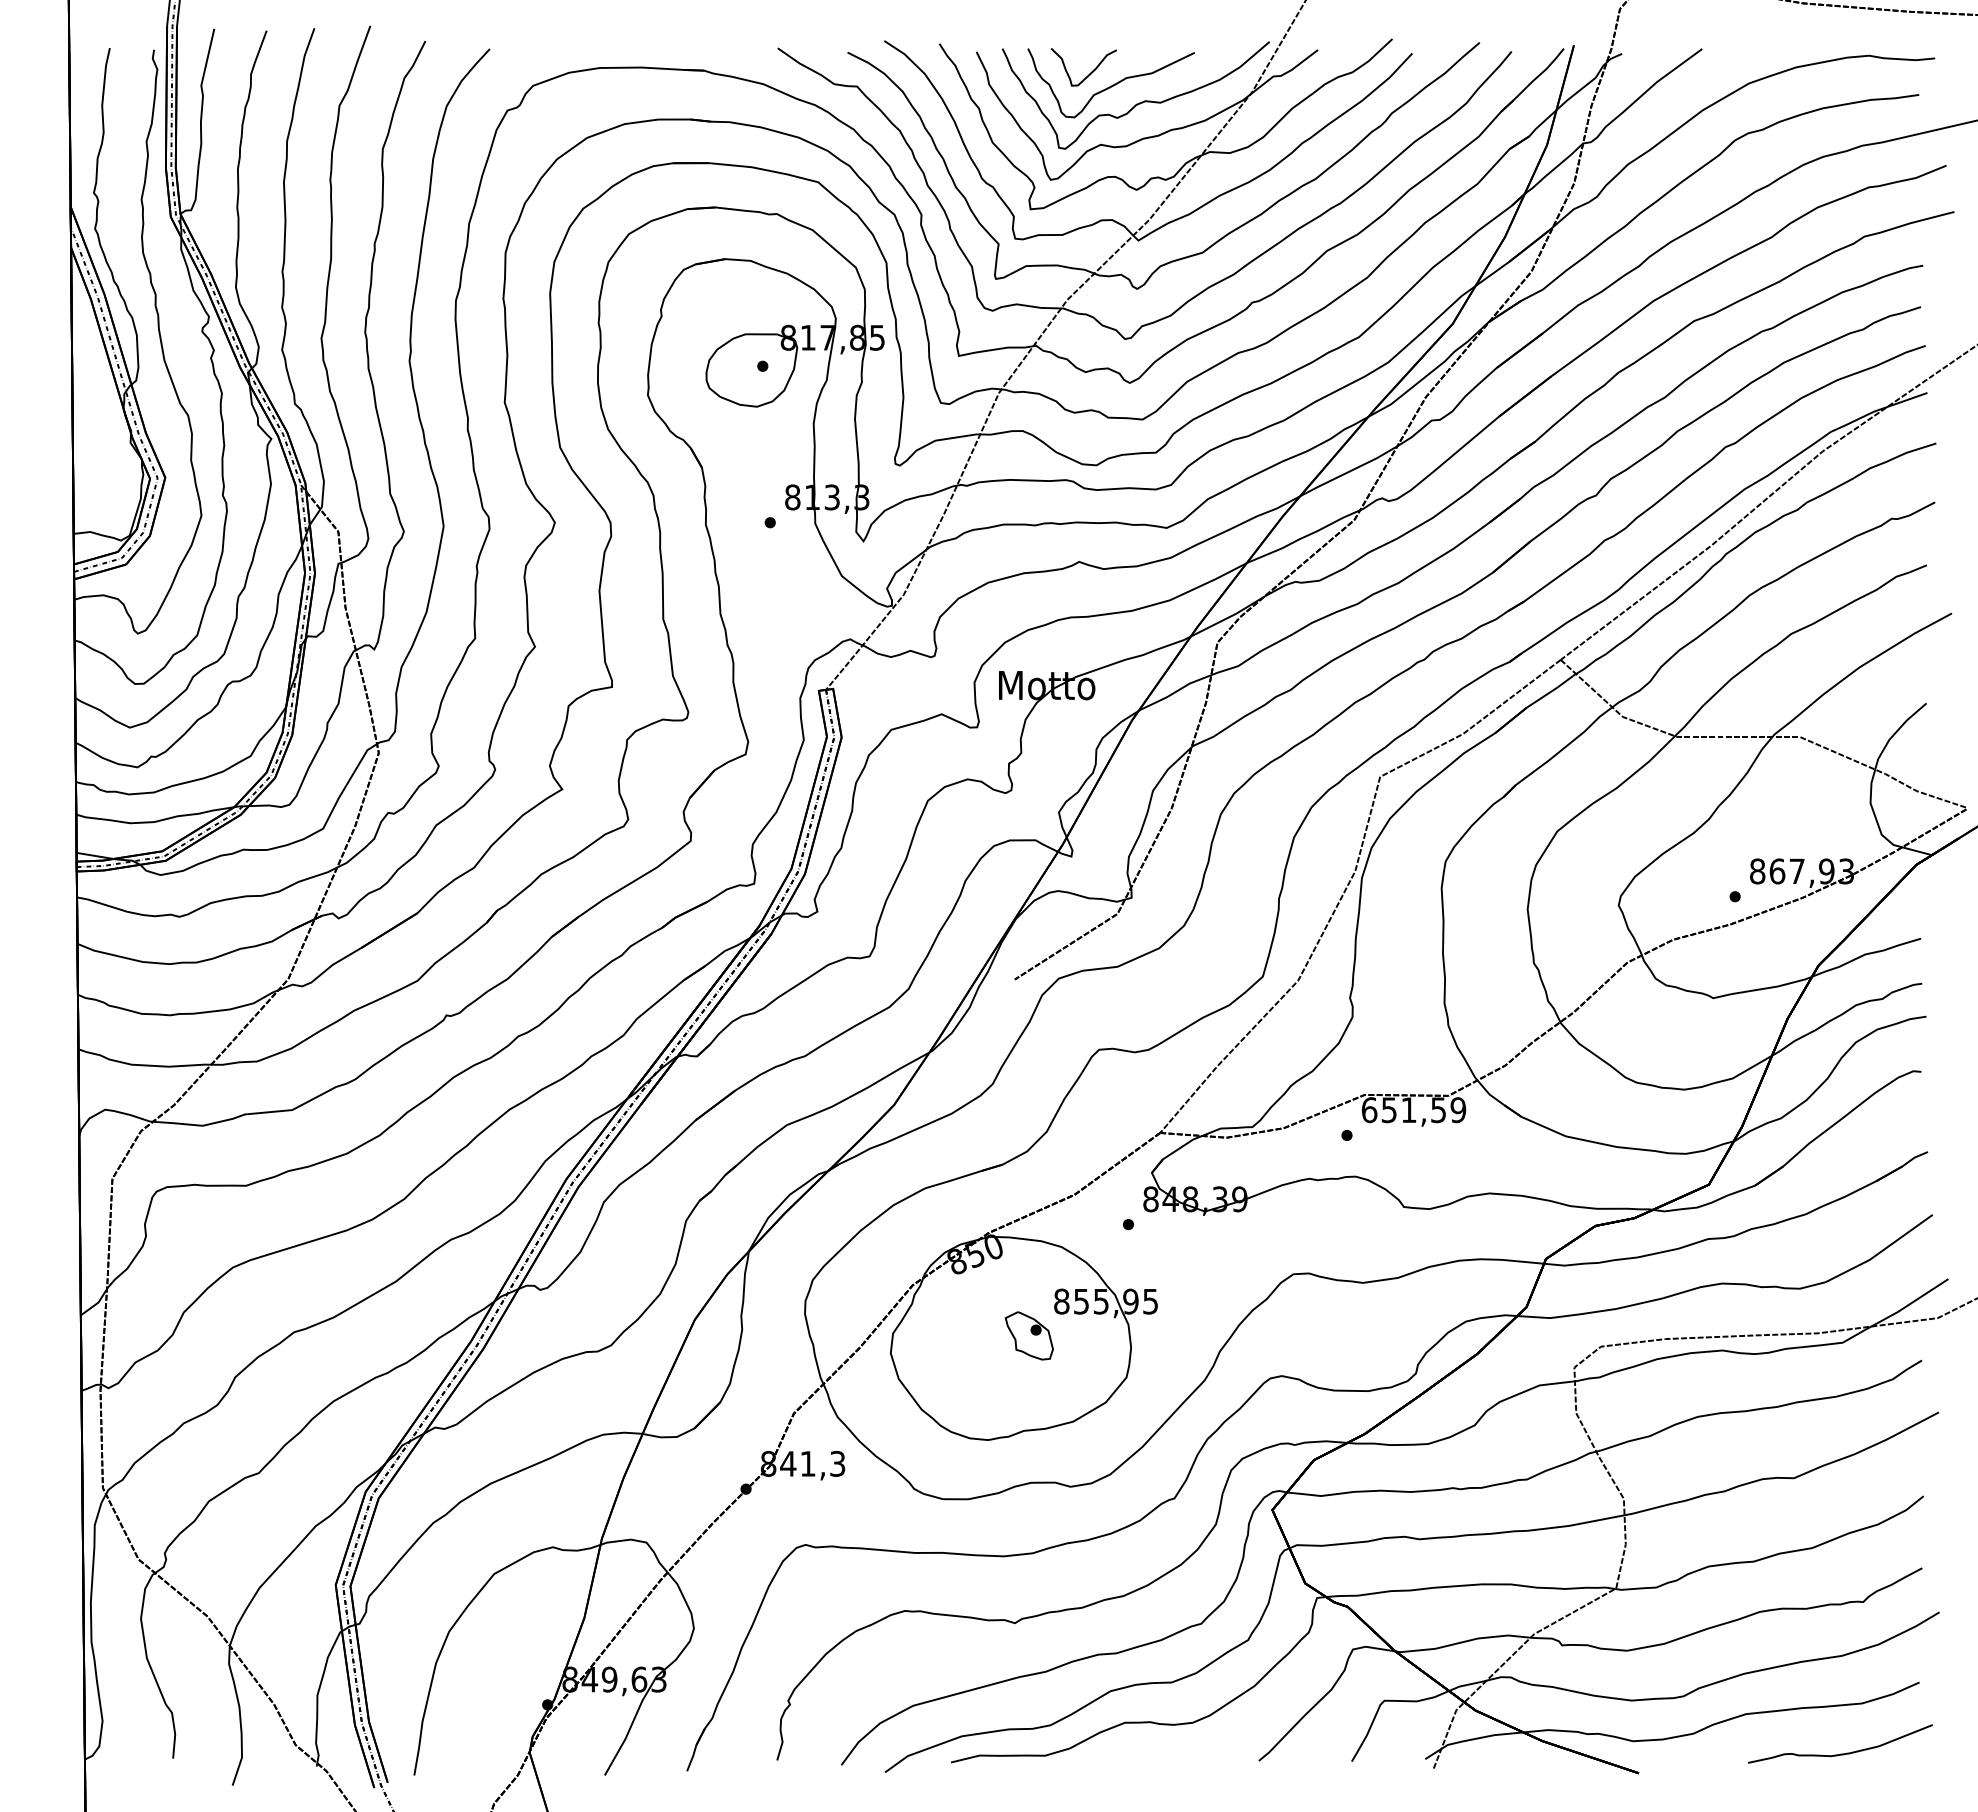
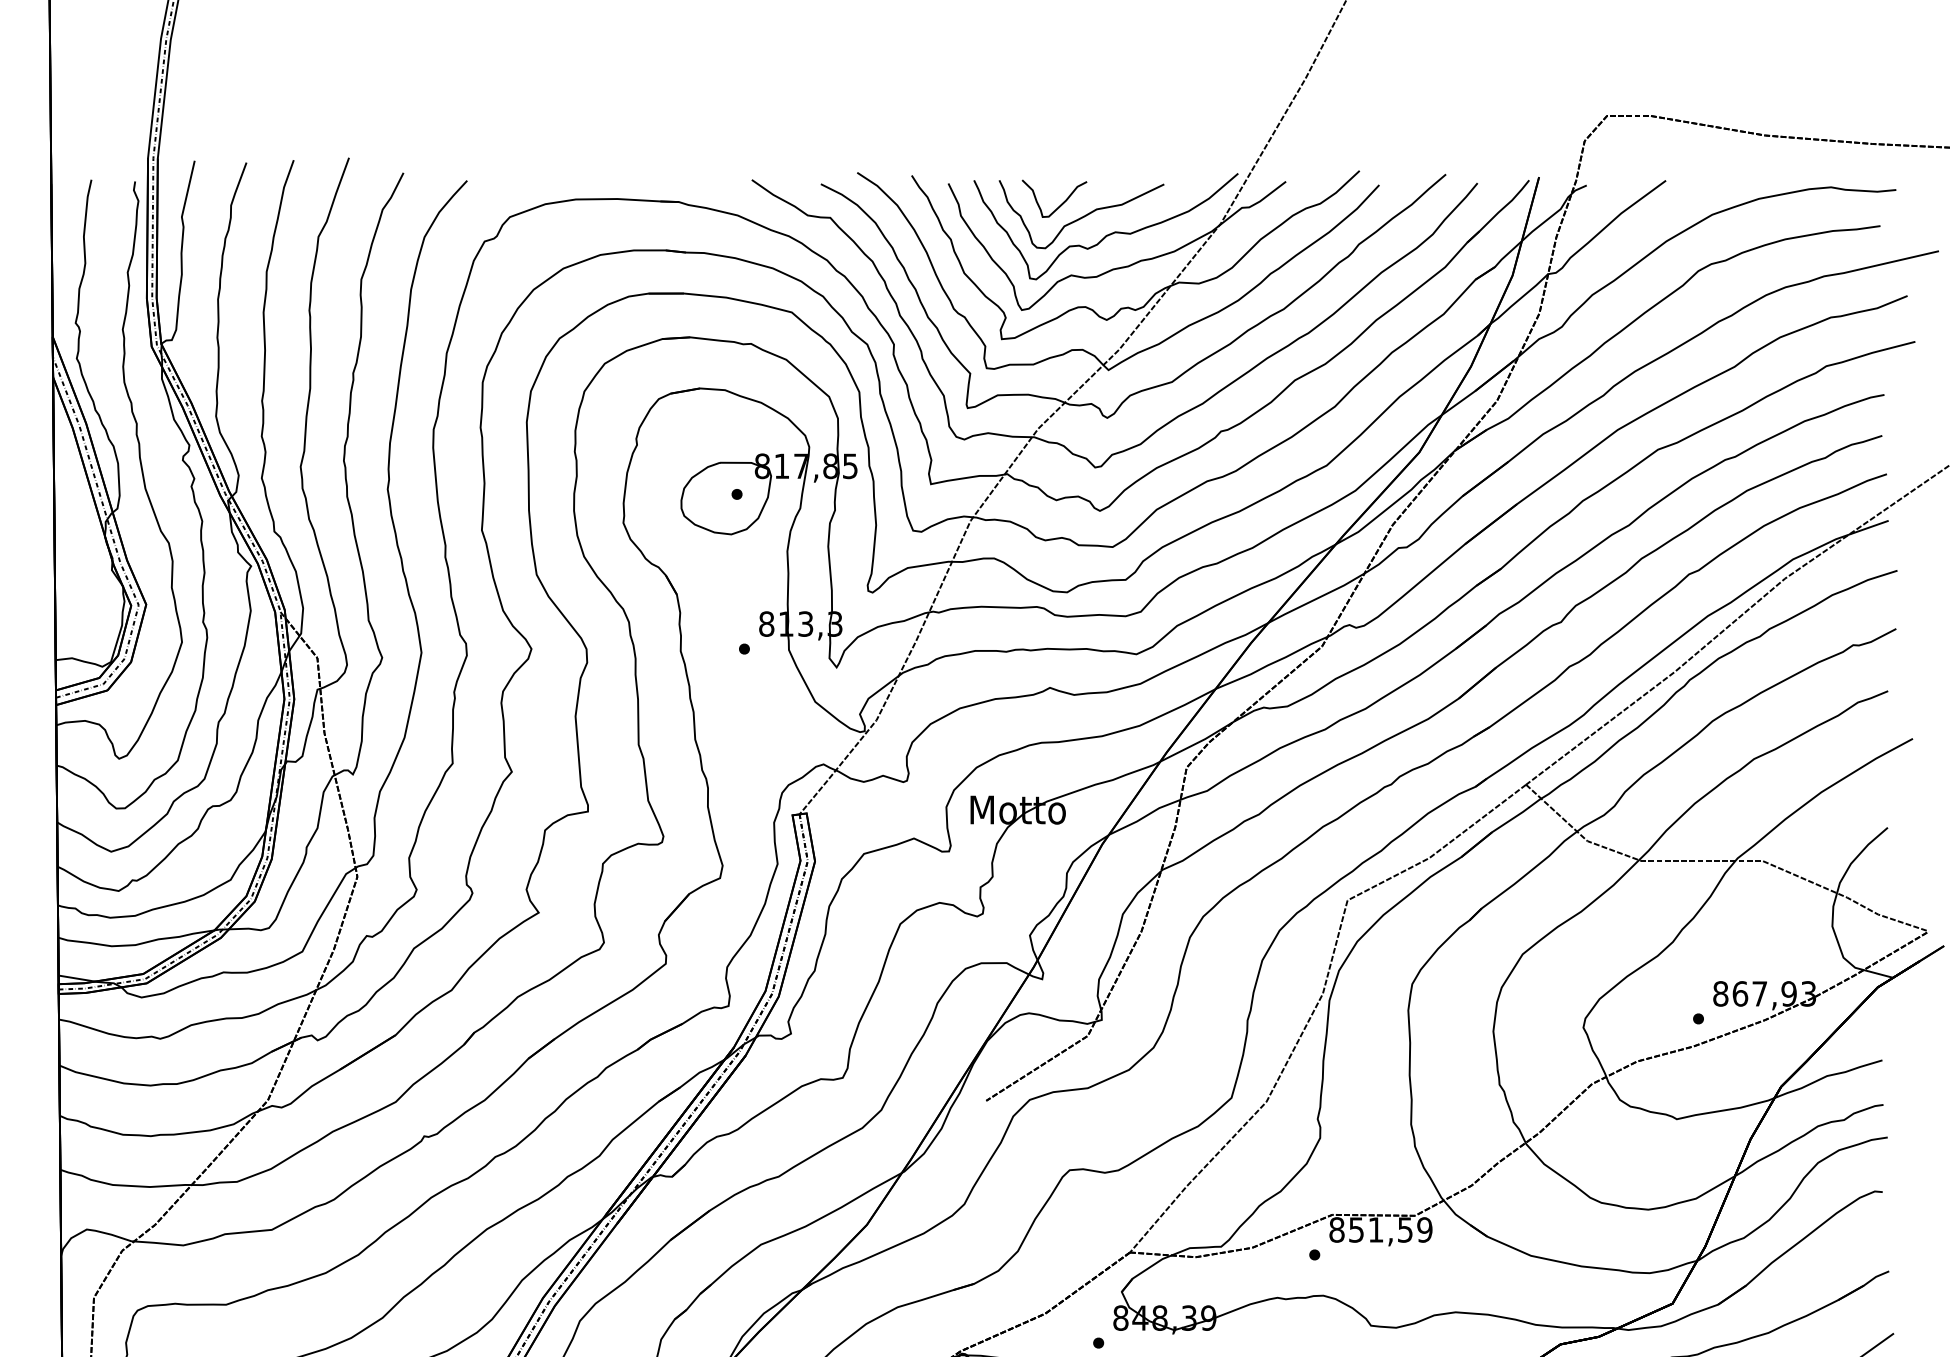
text: (1369, 1109) -> (1336, 1229), 651,59 -> 851,59

